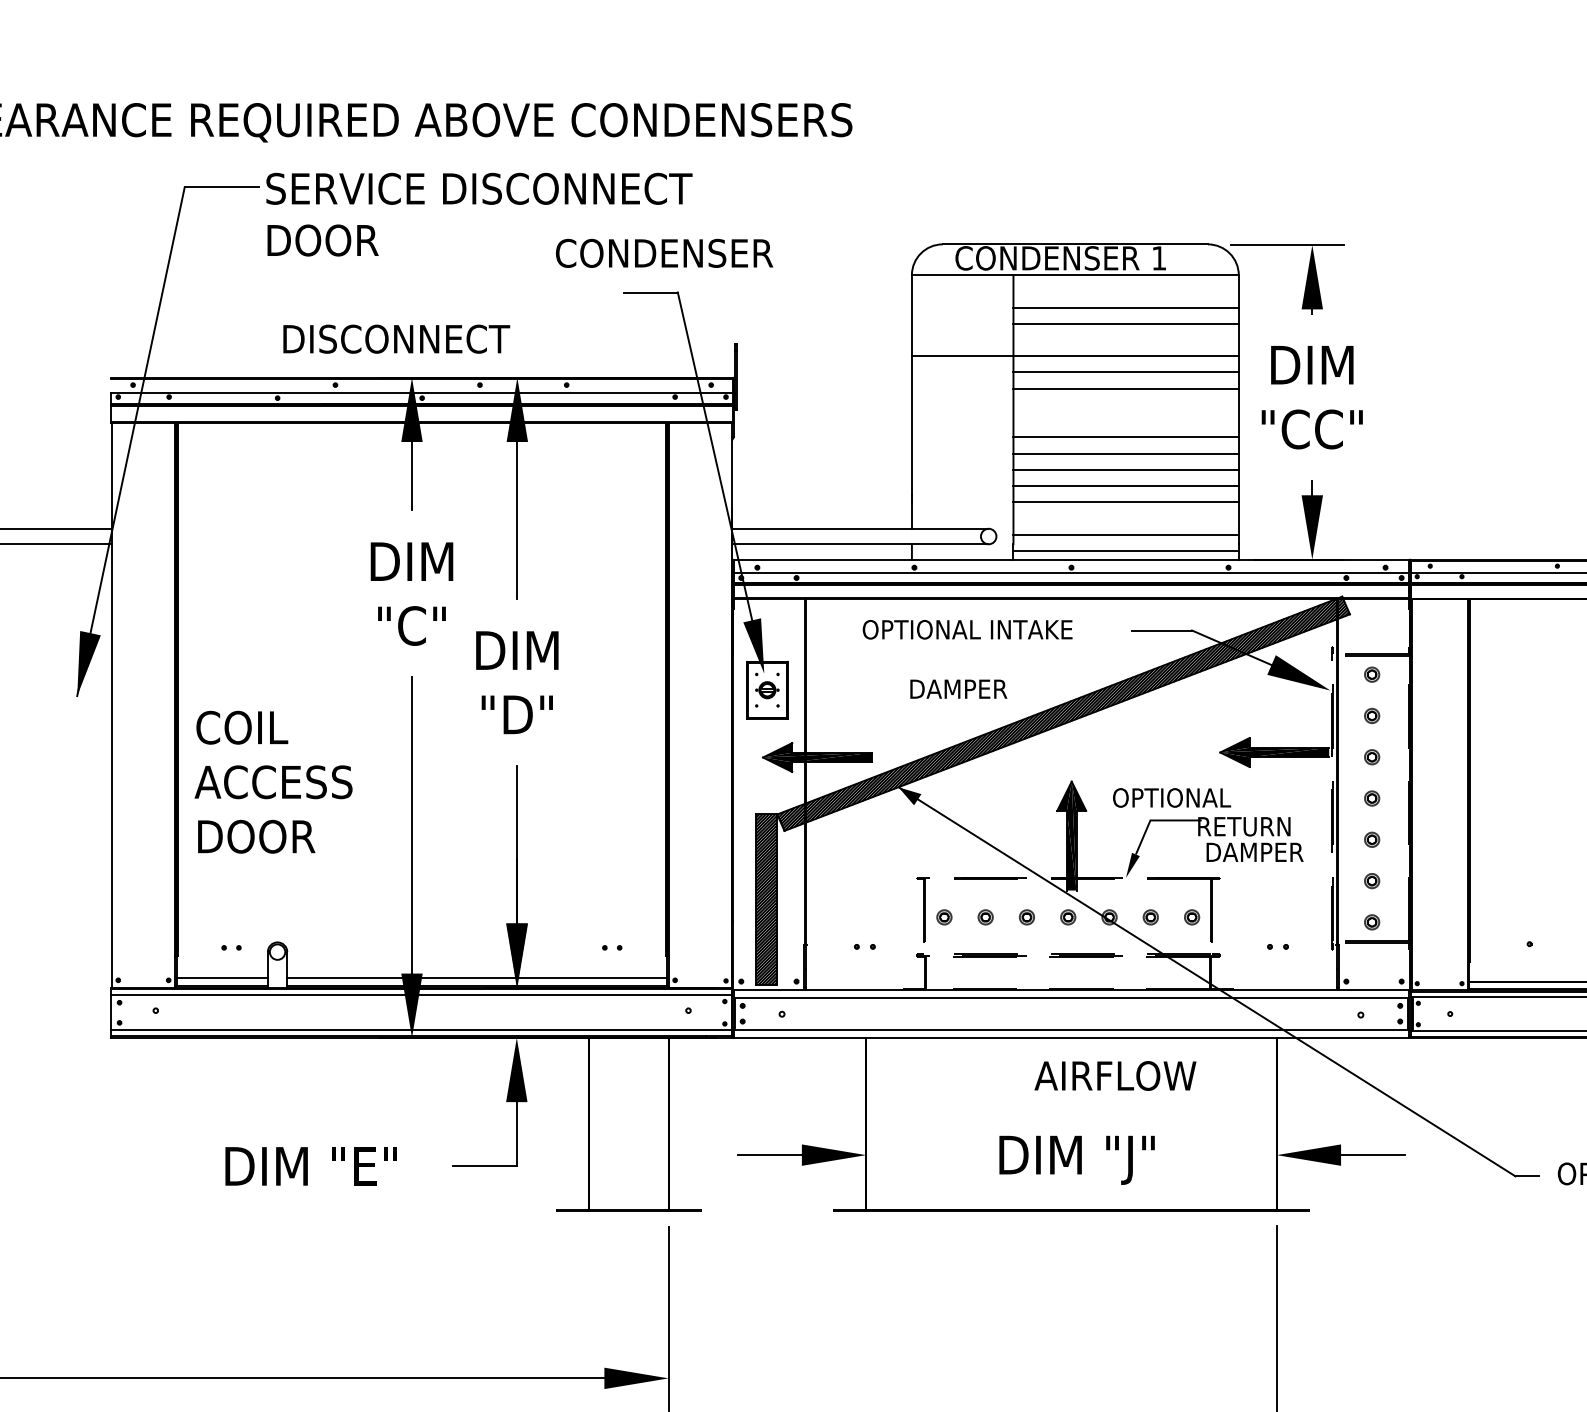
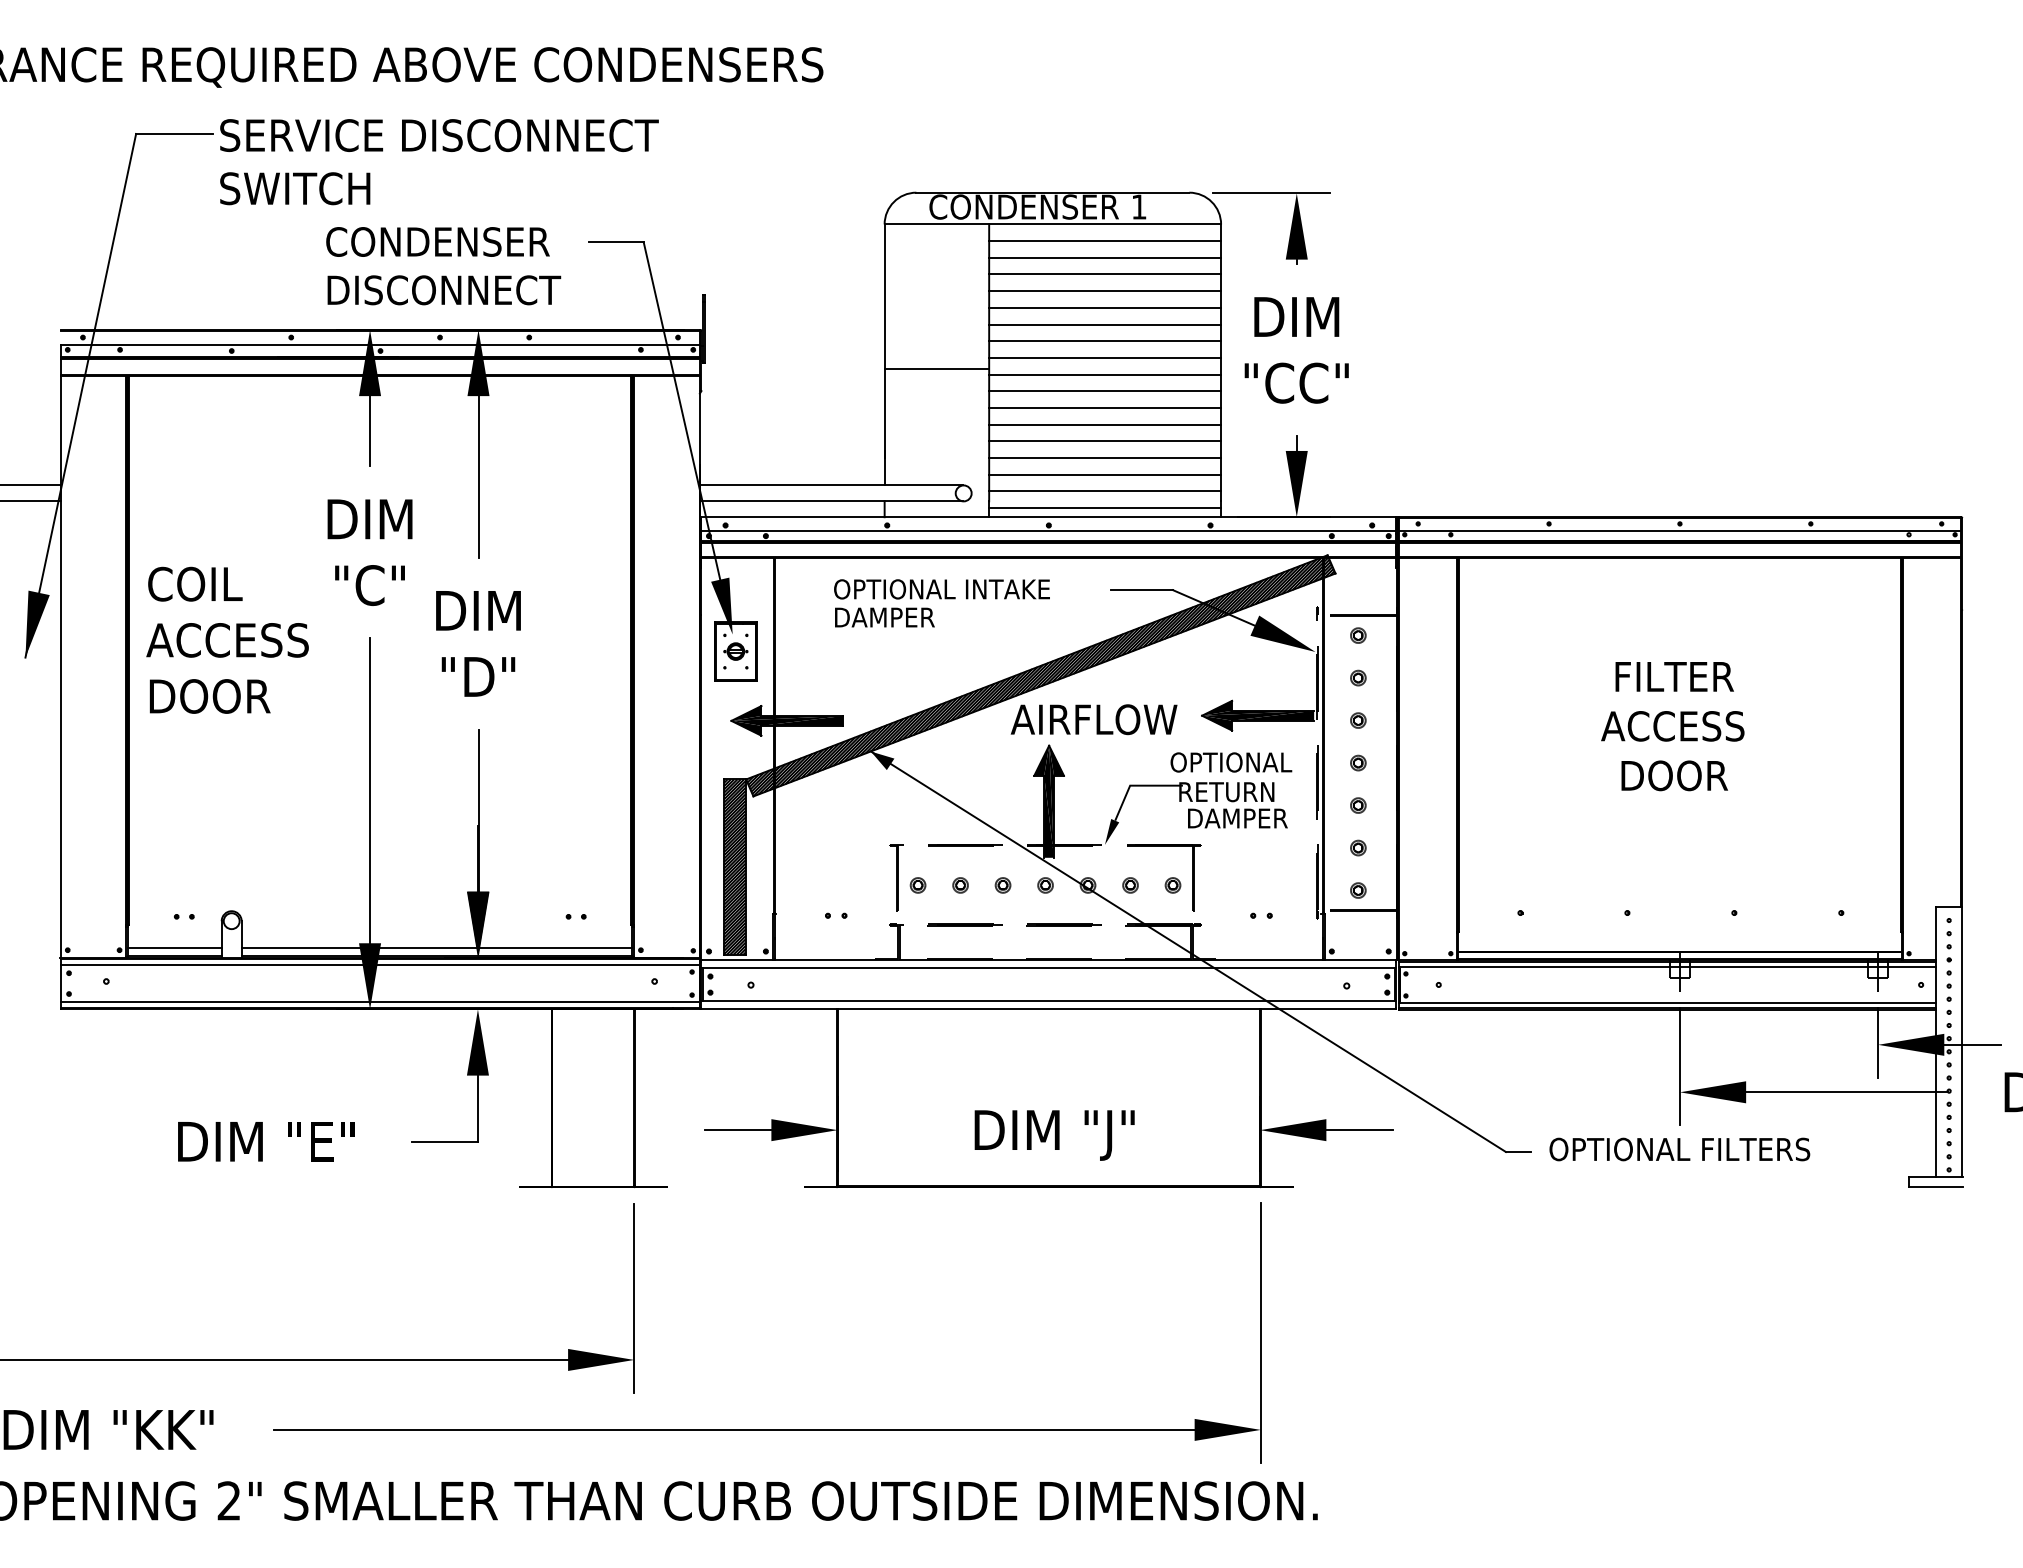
text: (339, 240) -> (295, 188), DOOR -> SWITCH
text: (664, 252) -> (437, 241), moved
line: (1126, 291) -> (1105, 241), added
text: (396, 339) -> (444, 290), moved
line: (1126, 340) -> (1105, 291), added
line: (962, 356) -> (936, 369), moved
line: (1126, 404) -> (1105, 357), added
line: (1126, 421) -> (1105, 374), added
line: (1126, 518) -> (1105, 474), added
text: (958, 689) -> (884, 617), moved
text: (273, 781) -> (227, 639), moved
text: (1172, 797) -> (1231, 762), moved
text: (1114, 1075) -> (1093, 719), moved

